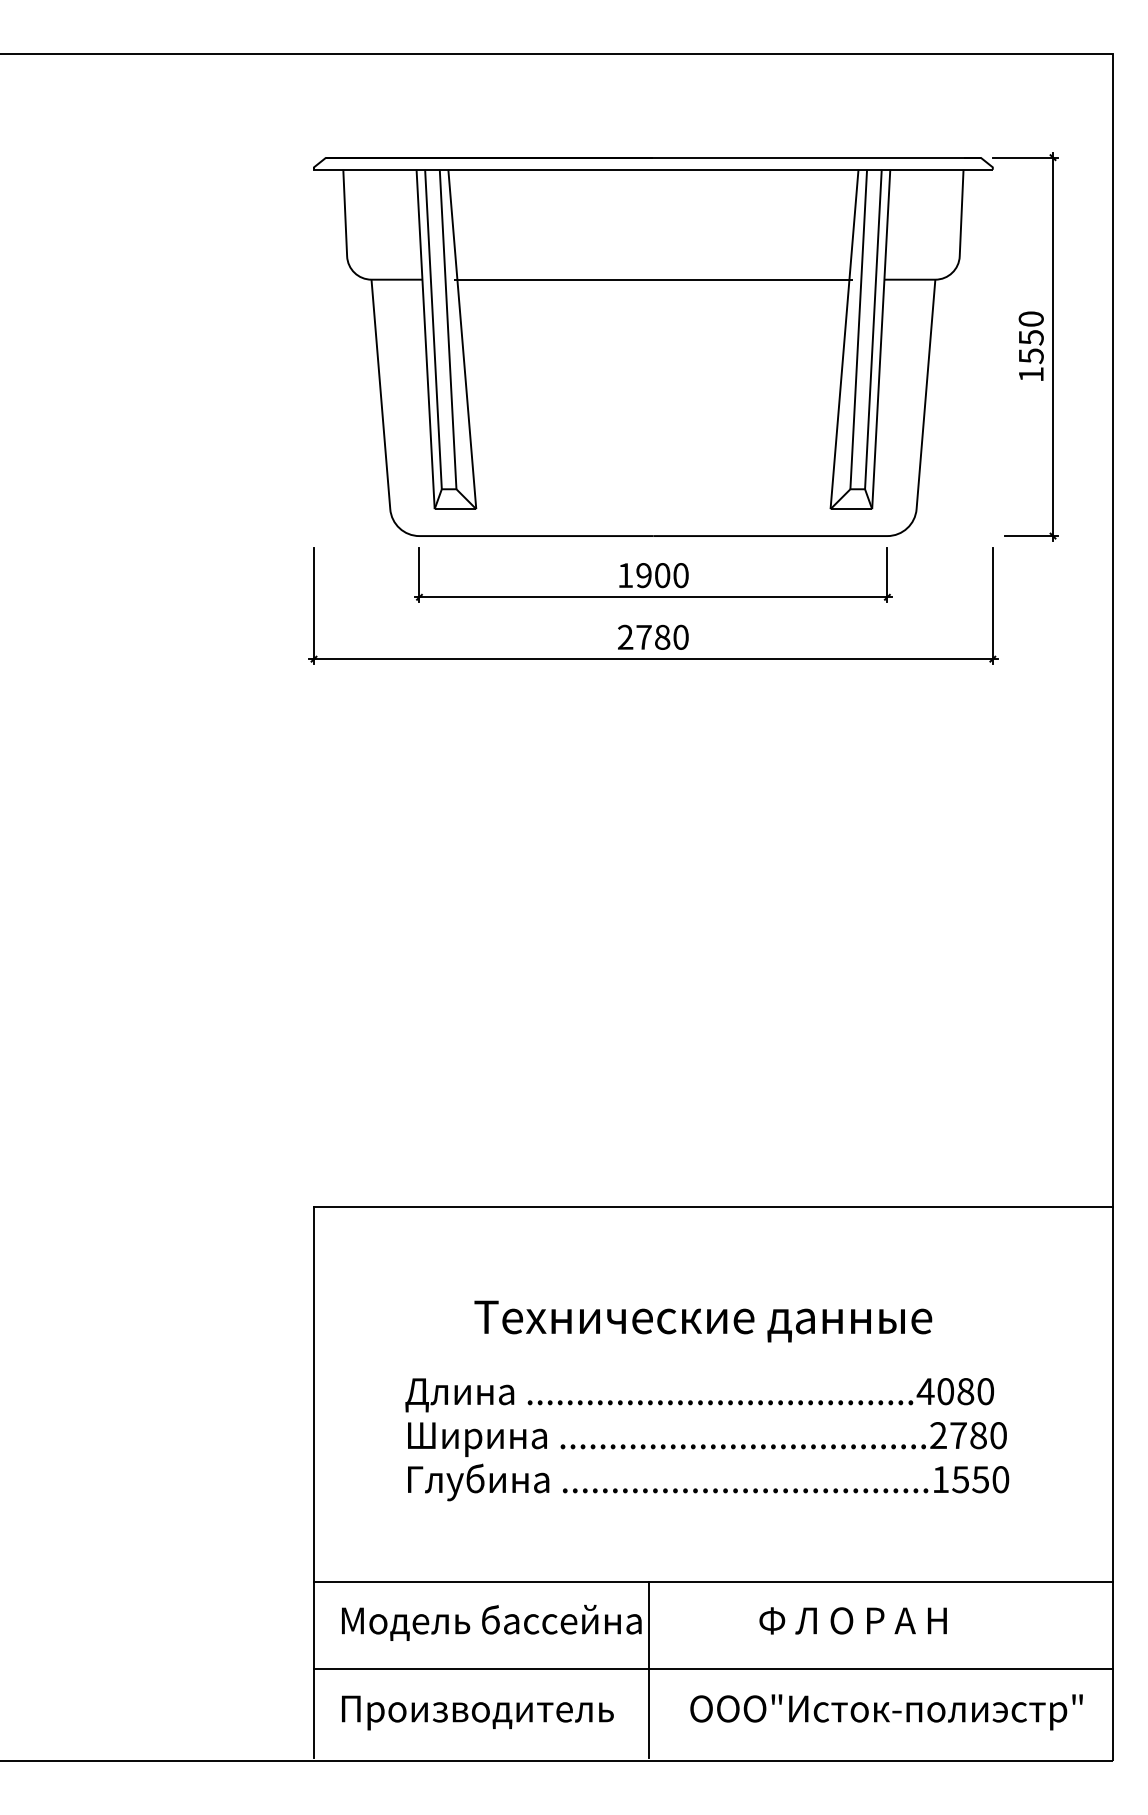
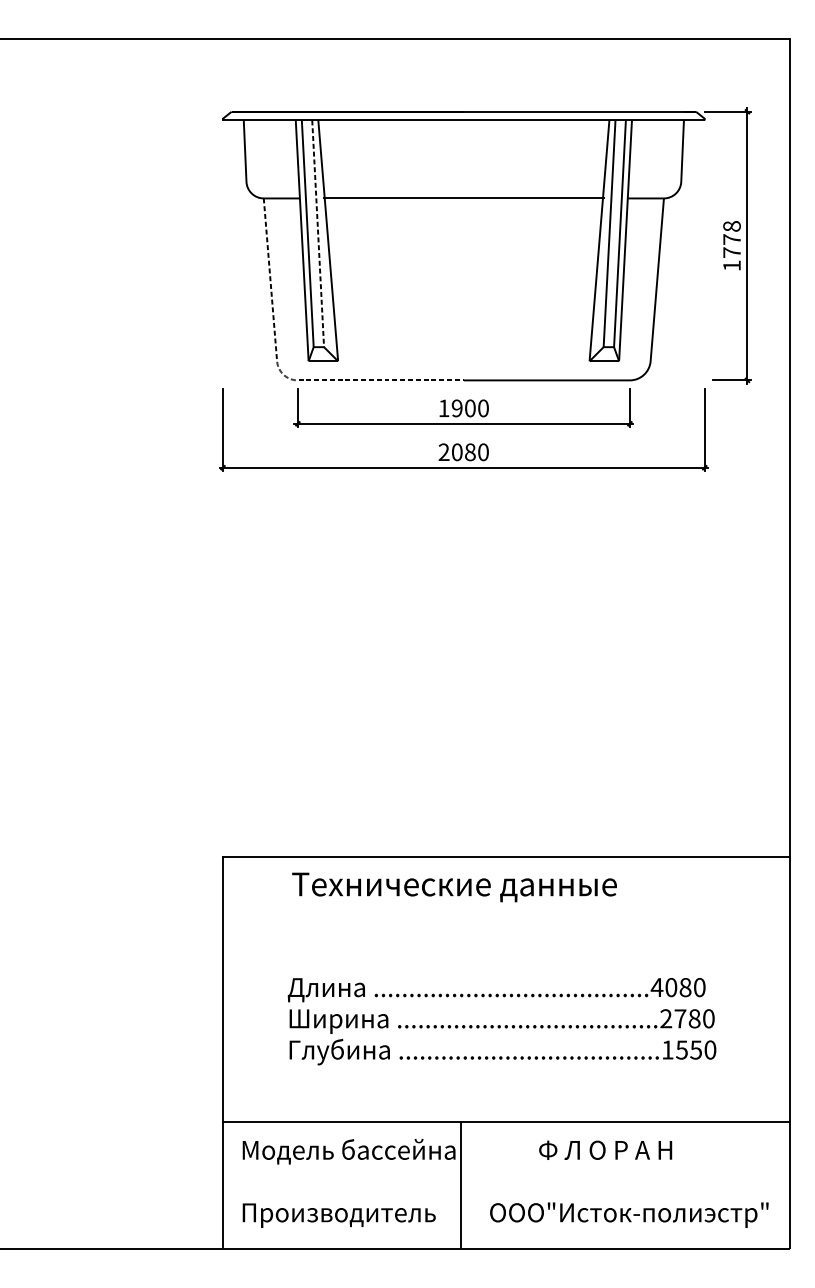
line: (448, 329) -> (318, 233), solid -> dashed
text: (1031, 337) -> (732, 239), 1550 -> 1778
line: (400, 528) -> (284, 375), solid -> dashed
text: (643, 636) -> (456, 451), 2780 -> 2080
text: (703, 1321) -> (454, 887), moved
line: (713, 1669) -> (506, 1184), removed

